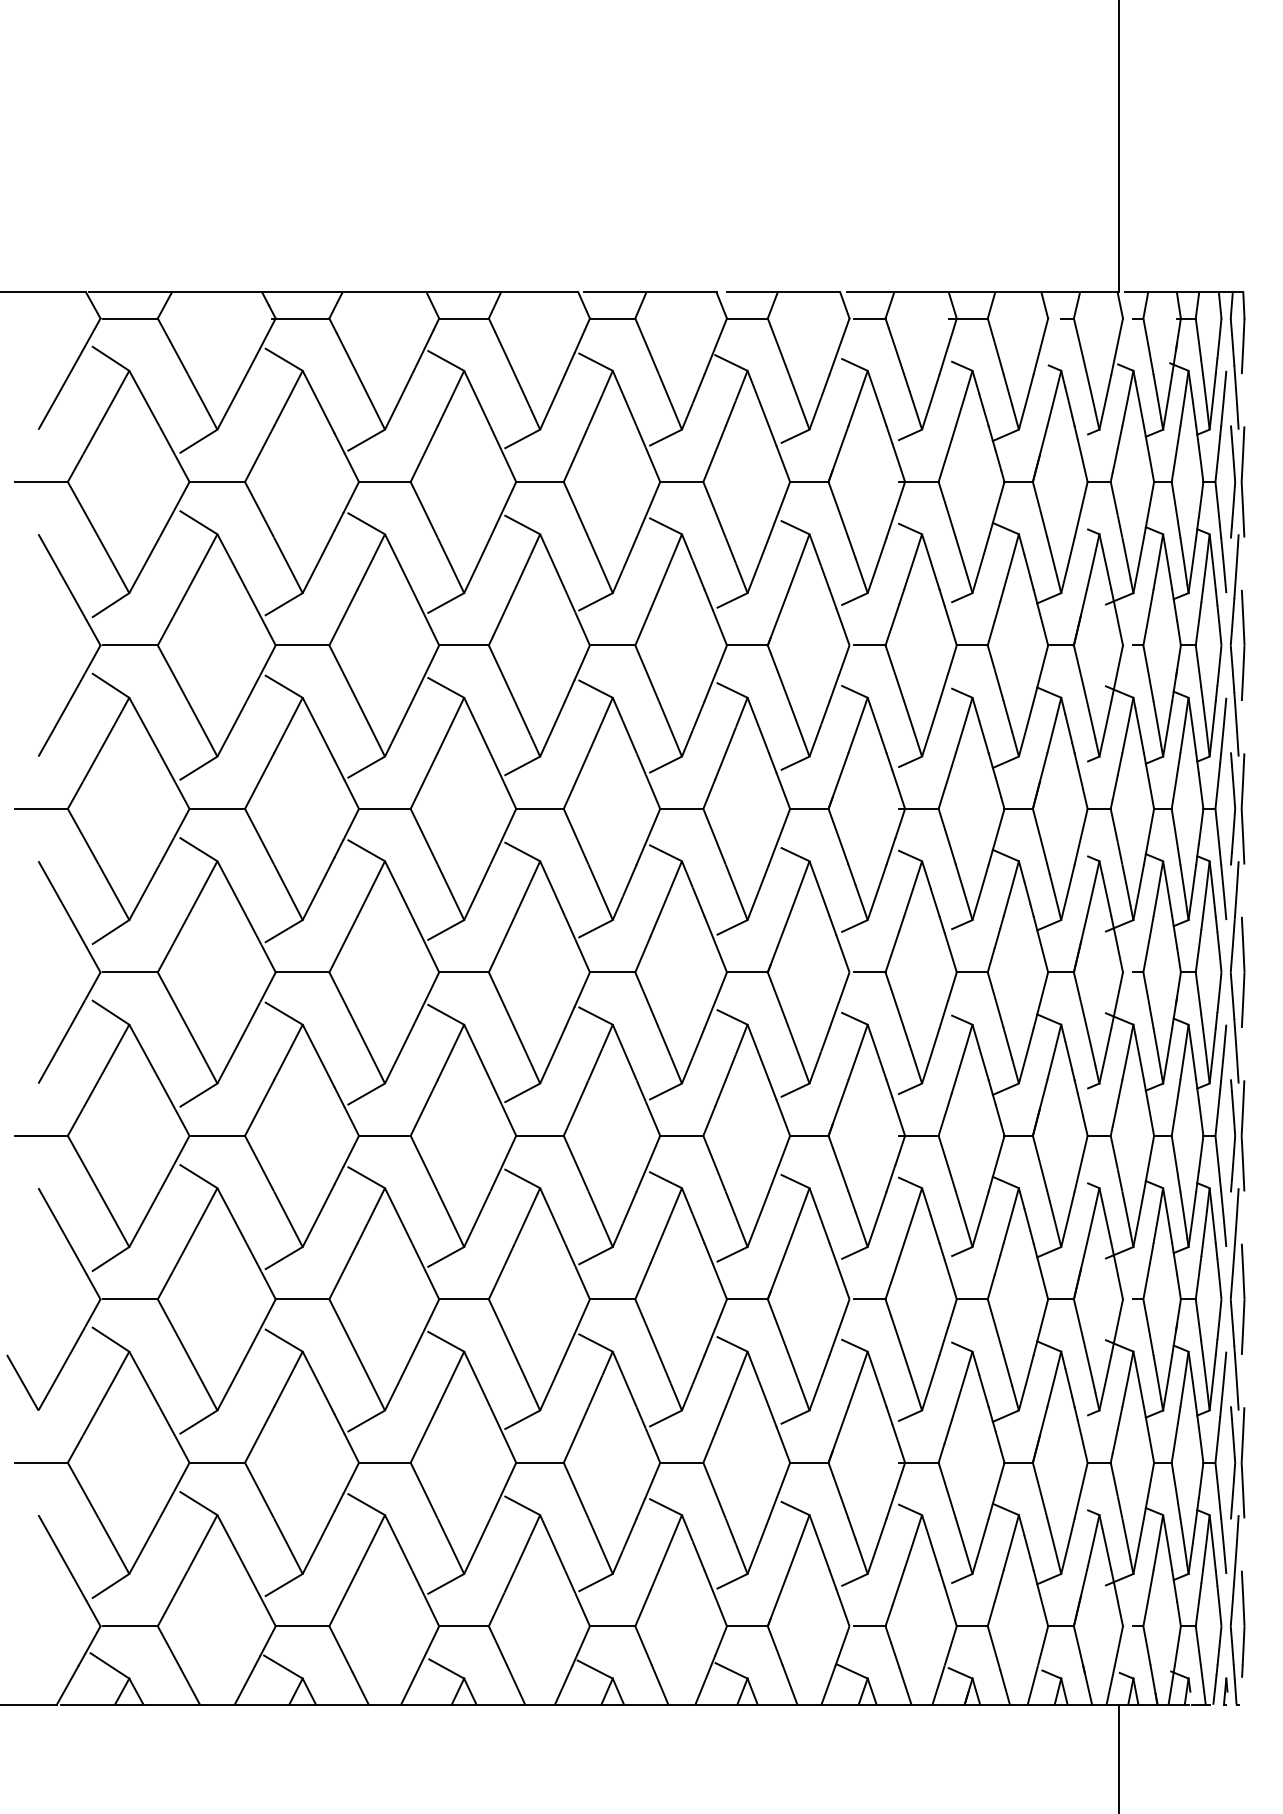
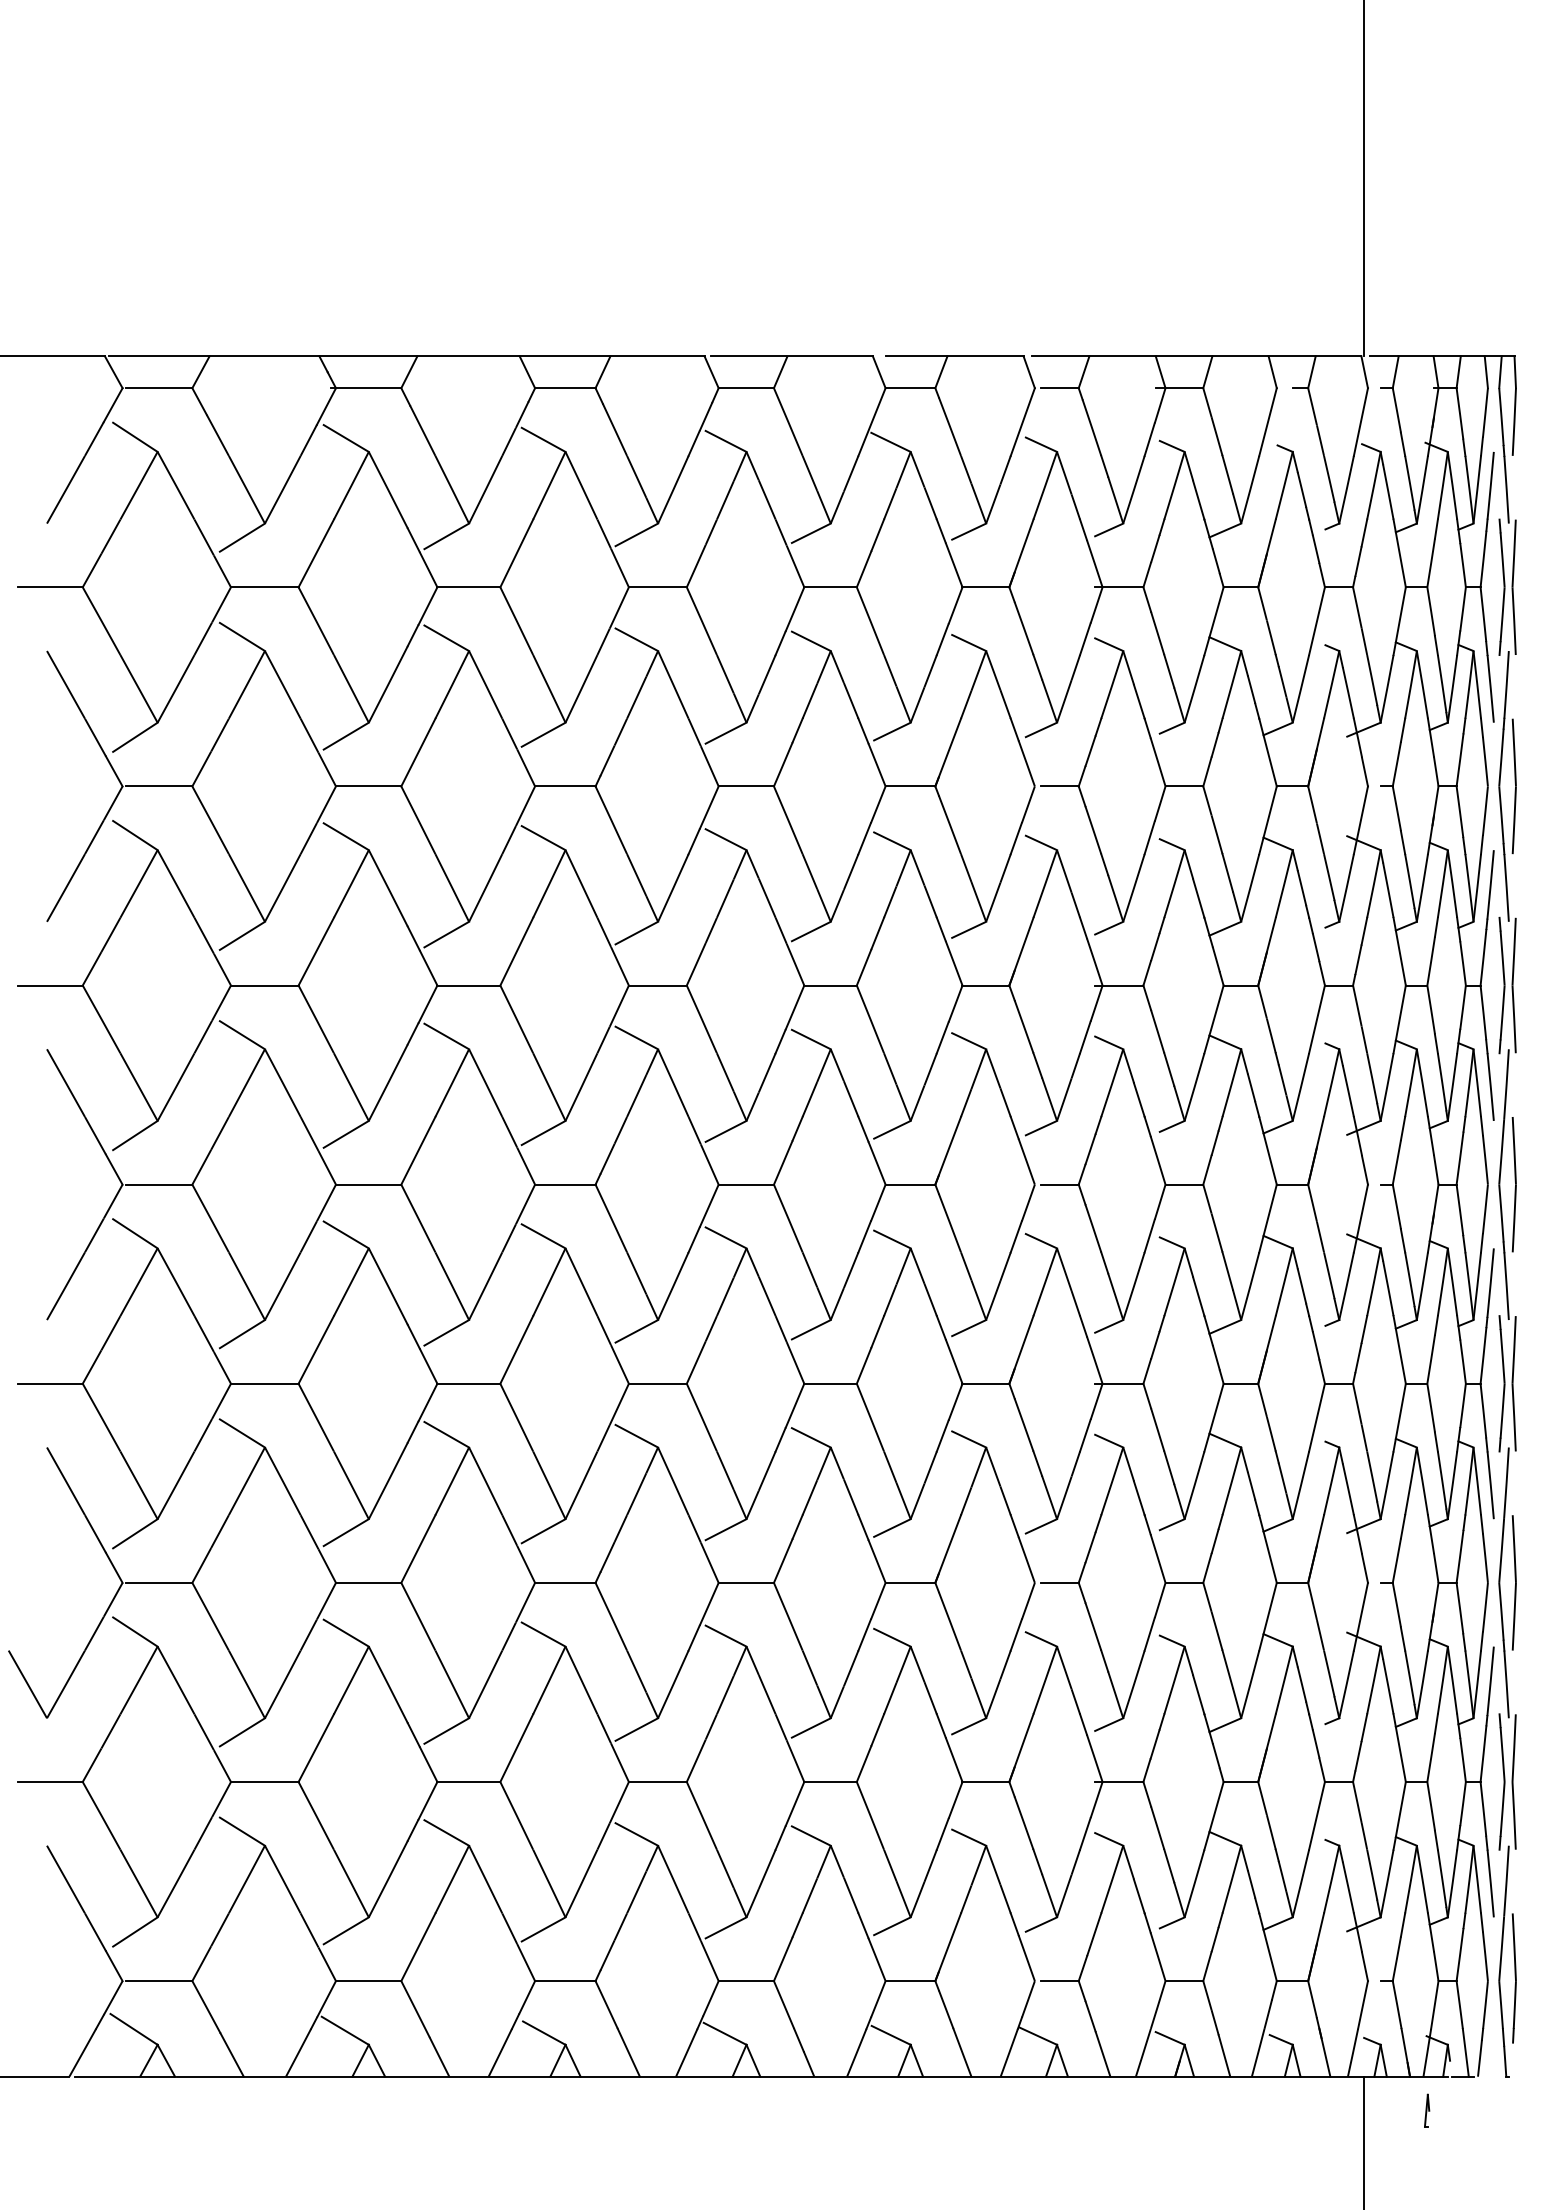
part: (1226, 1691) -> (1427, 2110), moved

